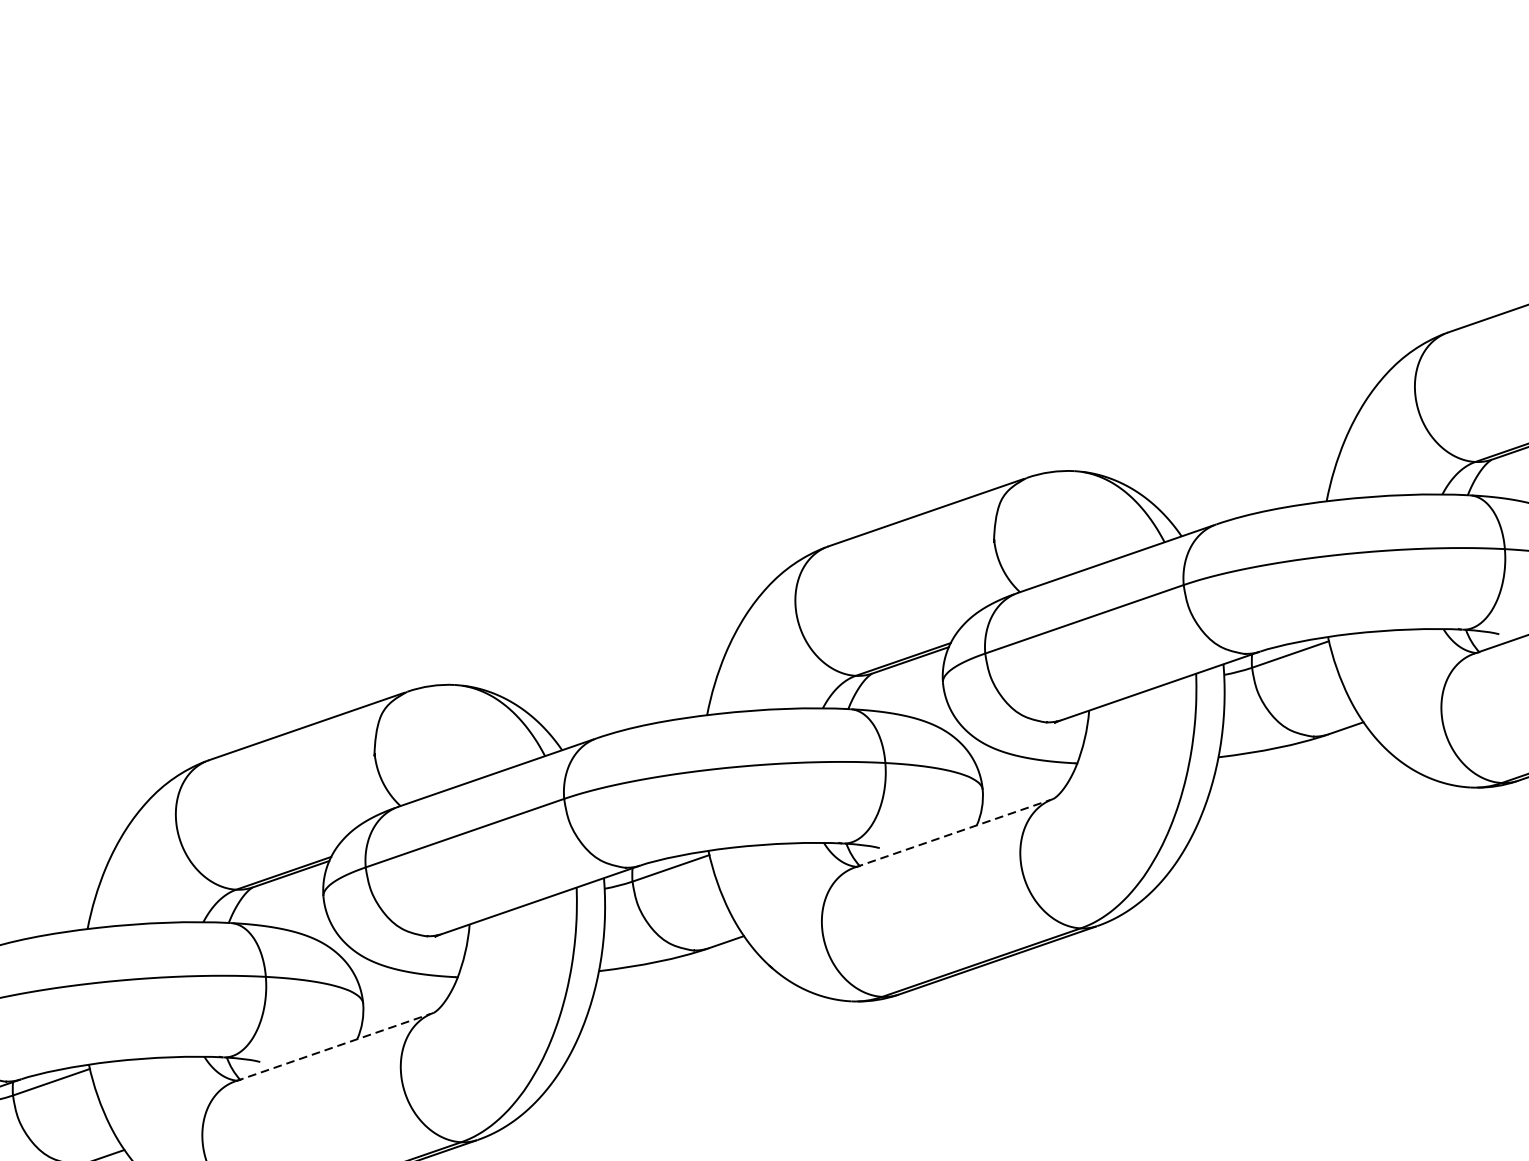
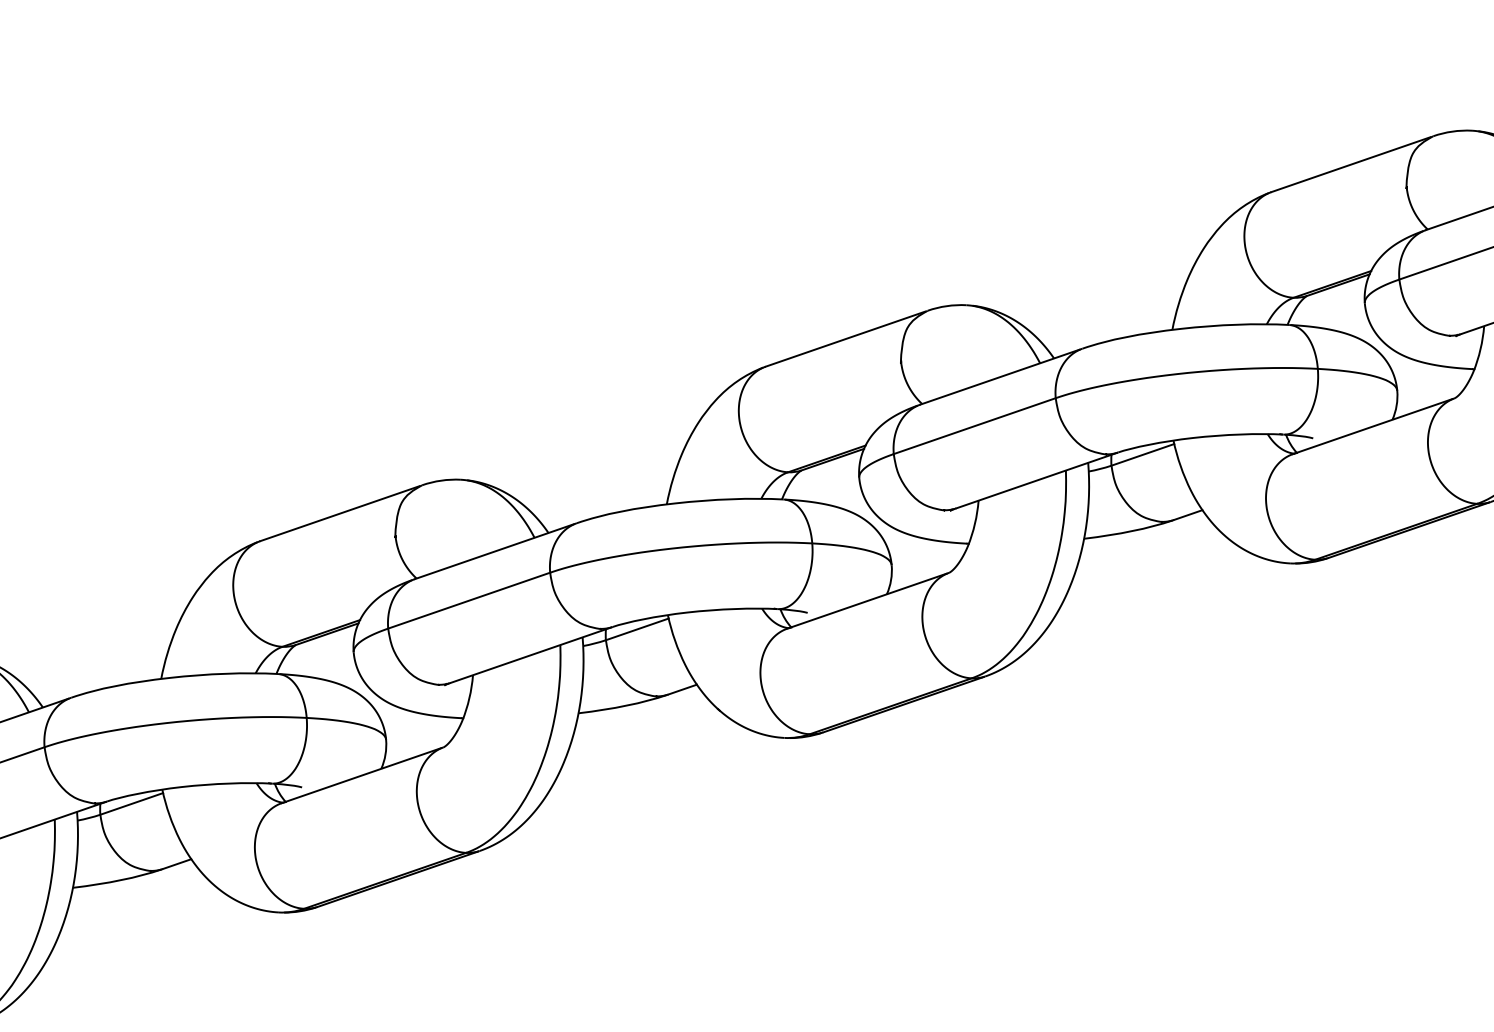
line: (953, 832) -> (867, 600), dashed -> solid
line: (334, 1047) -> (362, 775), dashed -> solid

